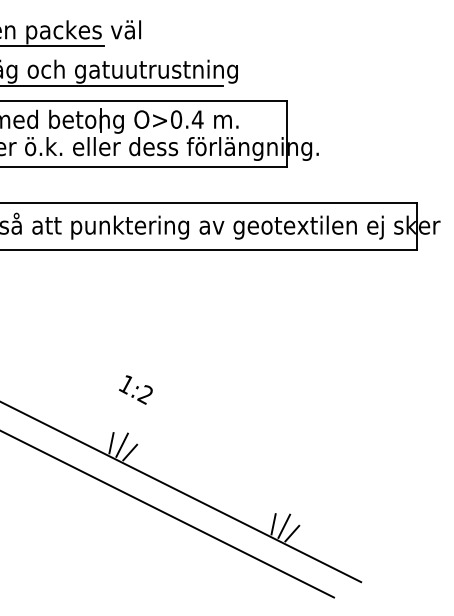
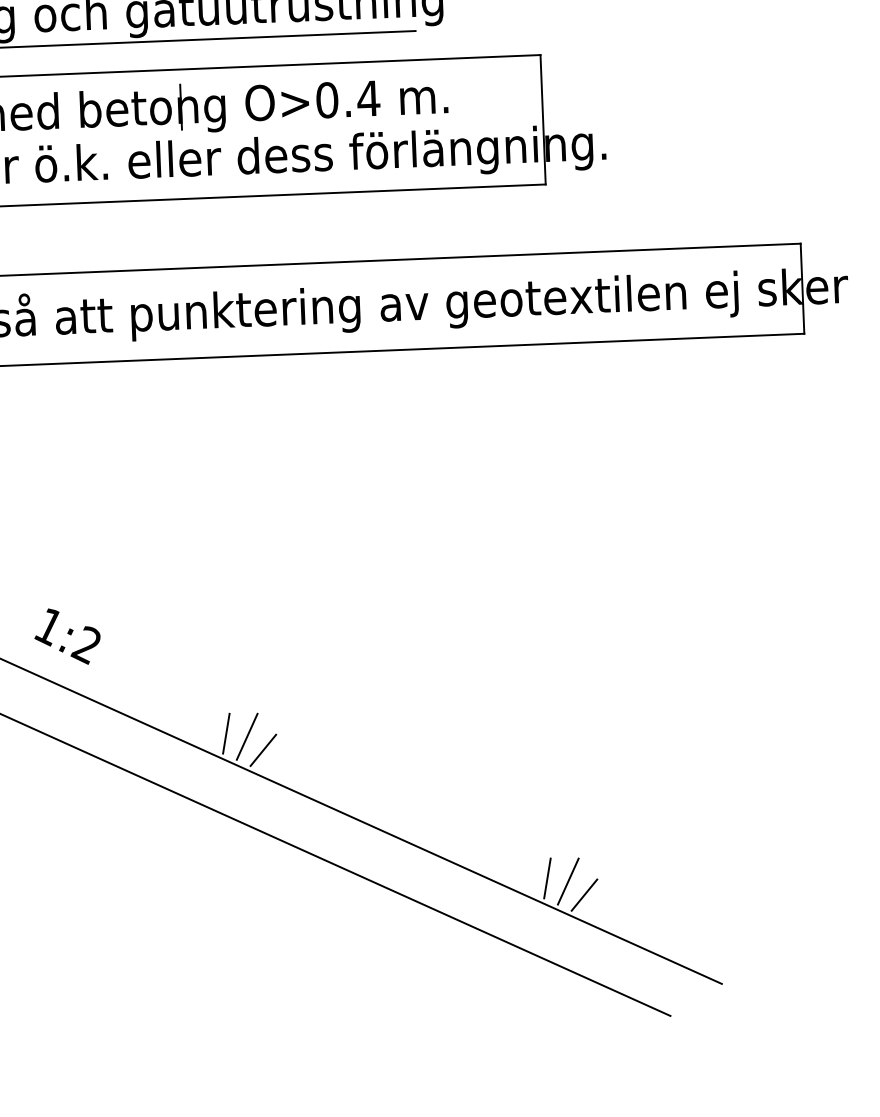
text: (135, 389) -> (66, 635), moved

